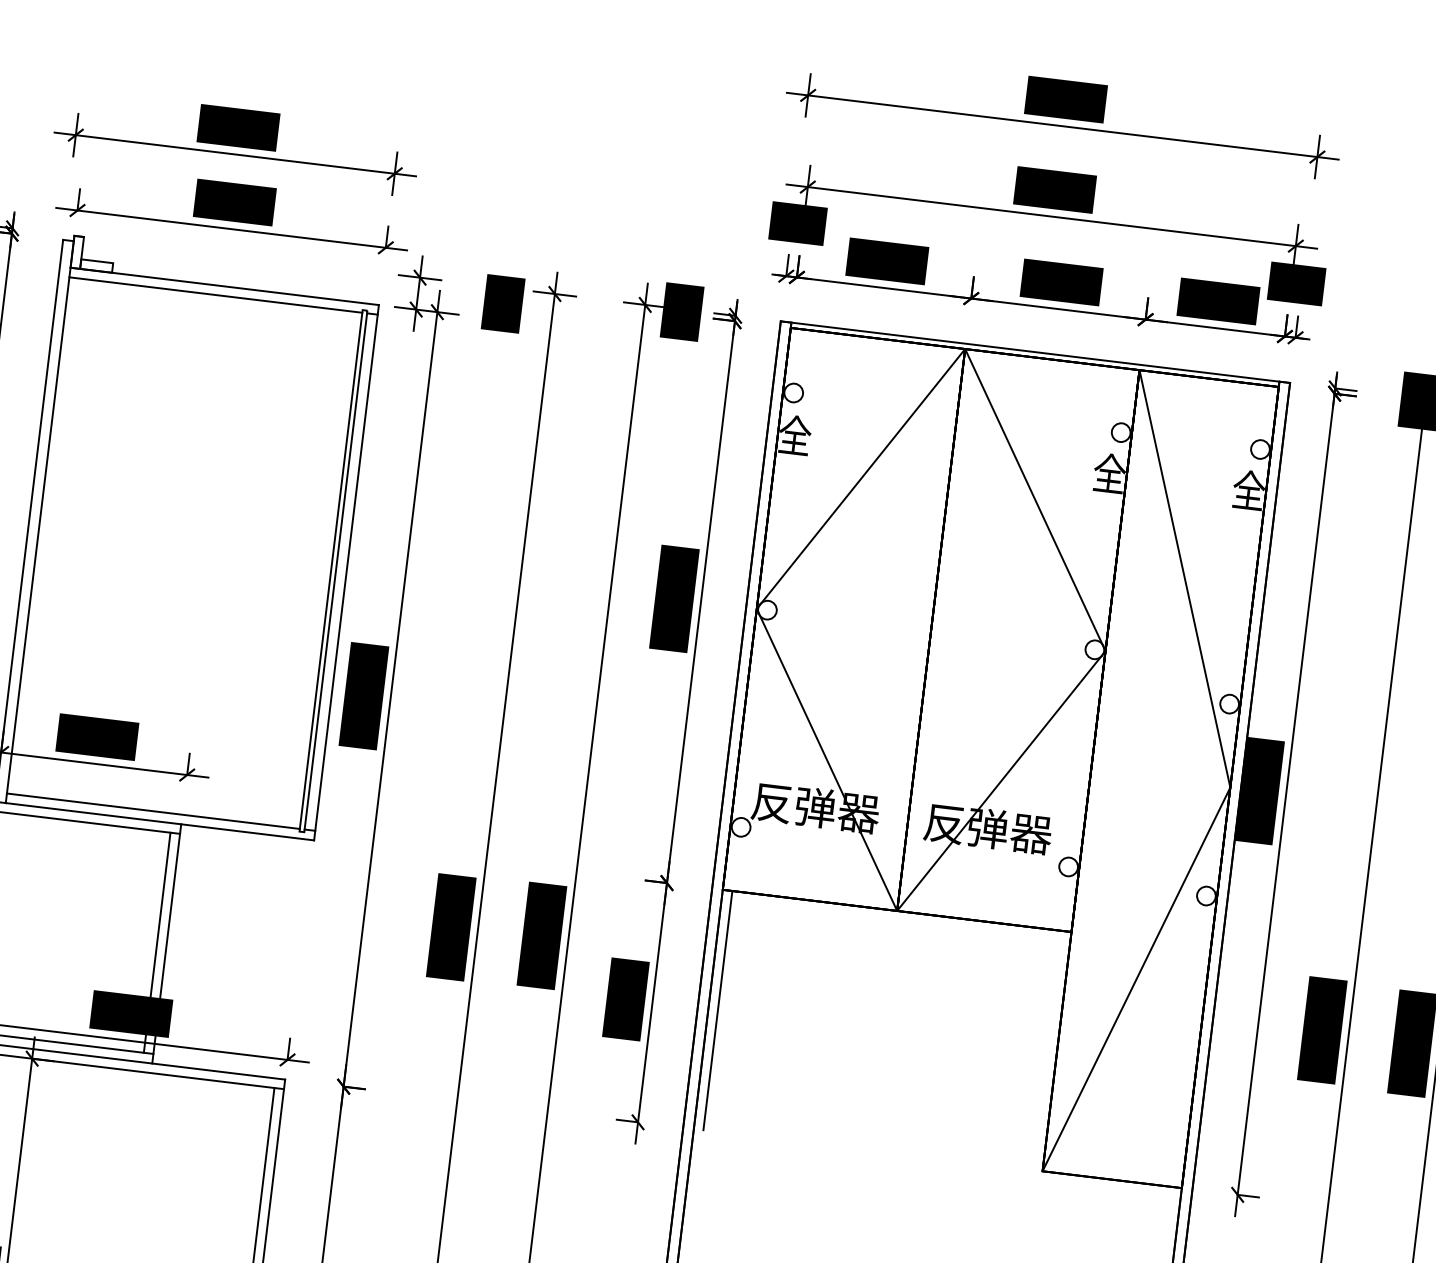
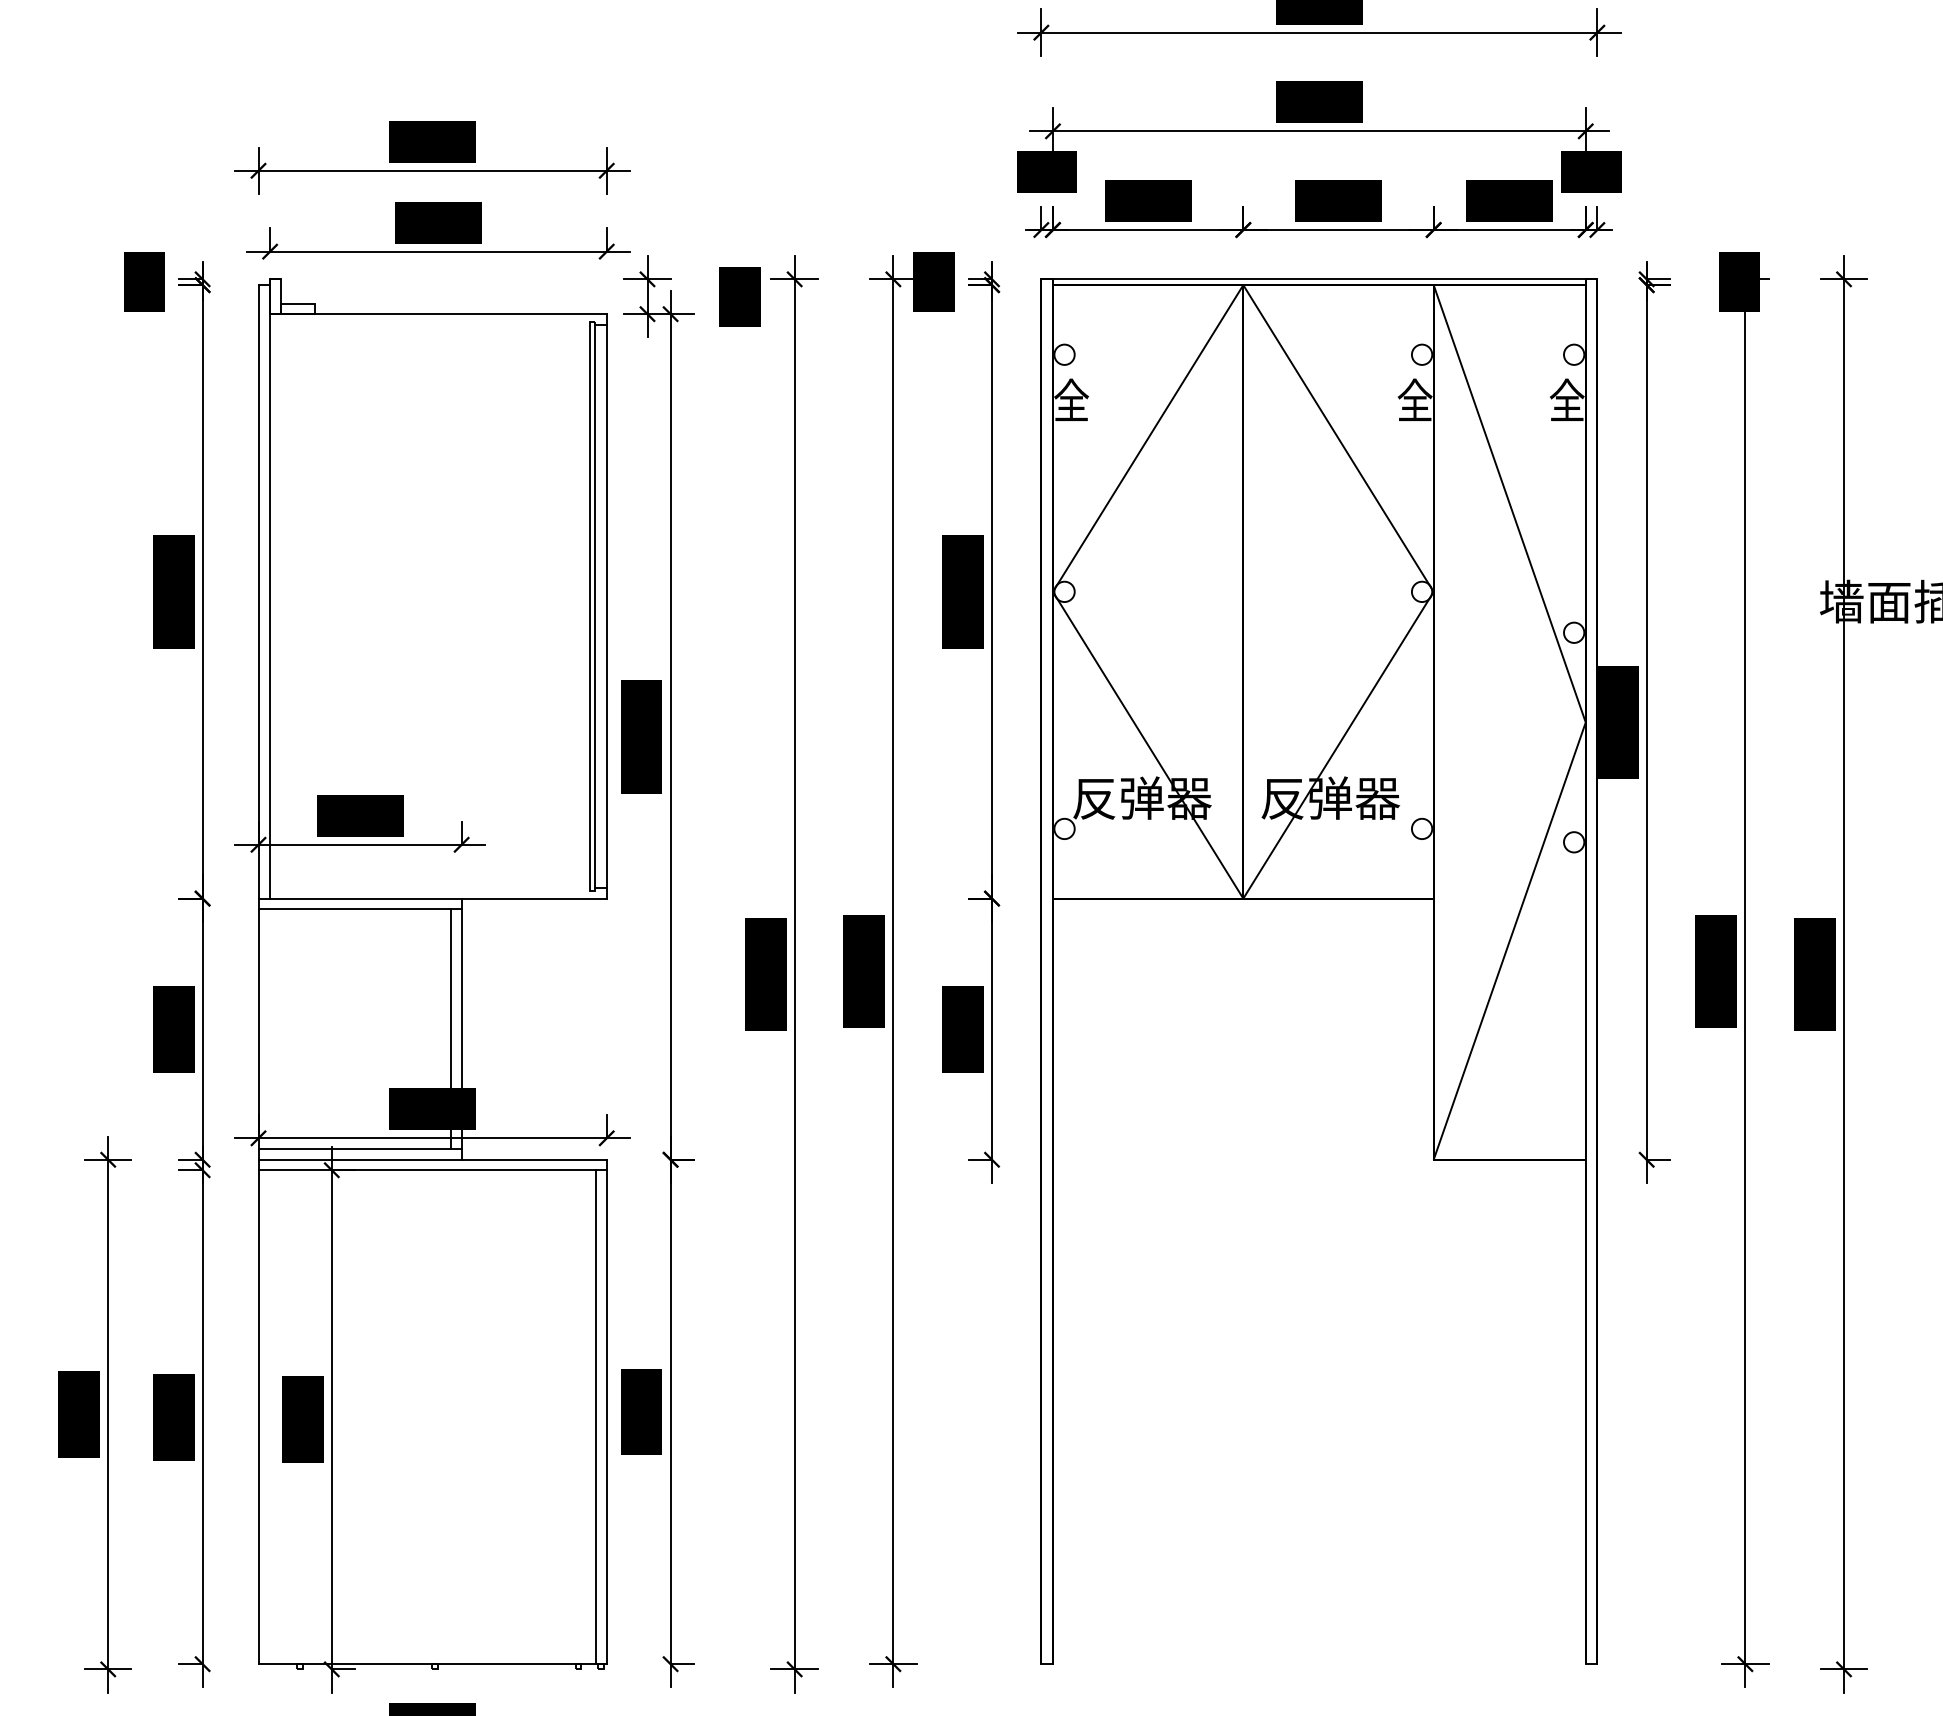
line: (215, 294) -> (429, 324), removed
line: (152, 811) -> (429, 888), removed
line: (718, 1009) -> (1063, 1028), removed

